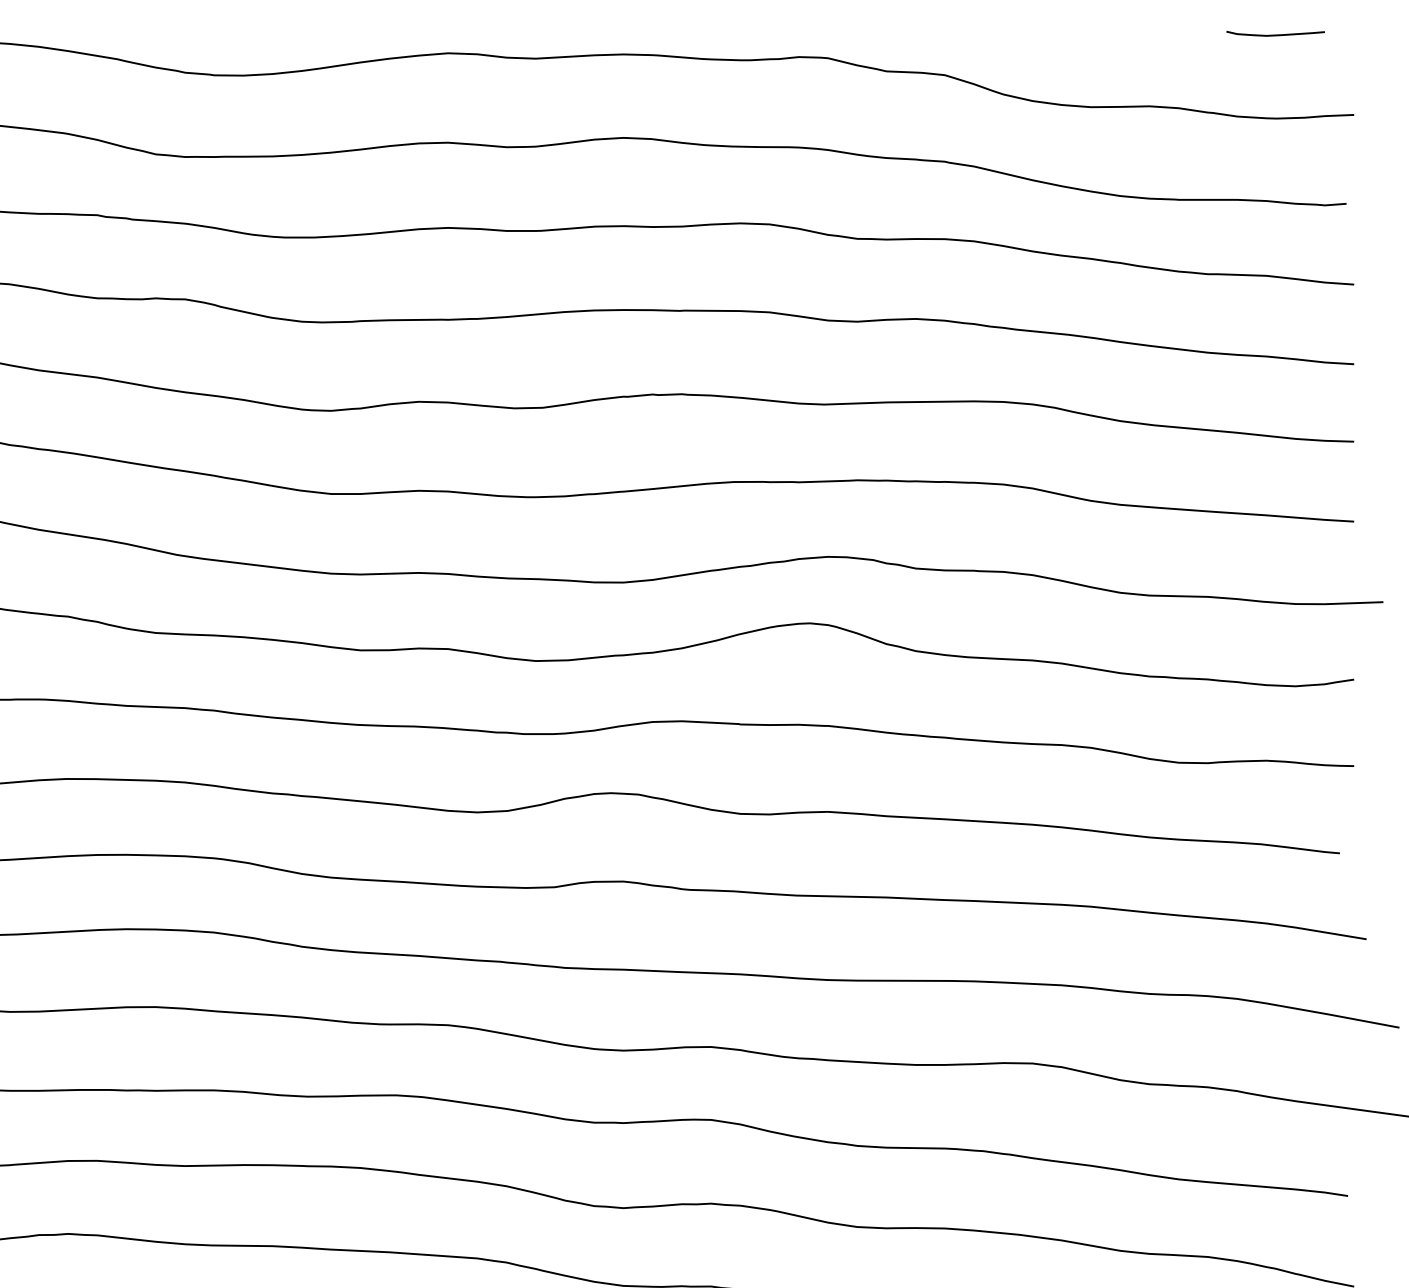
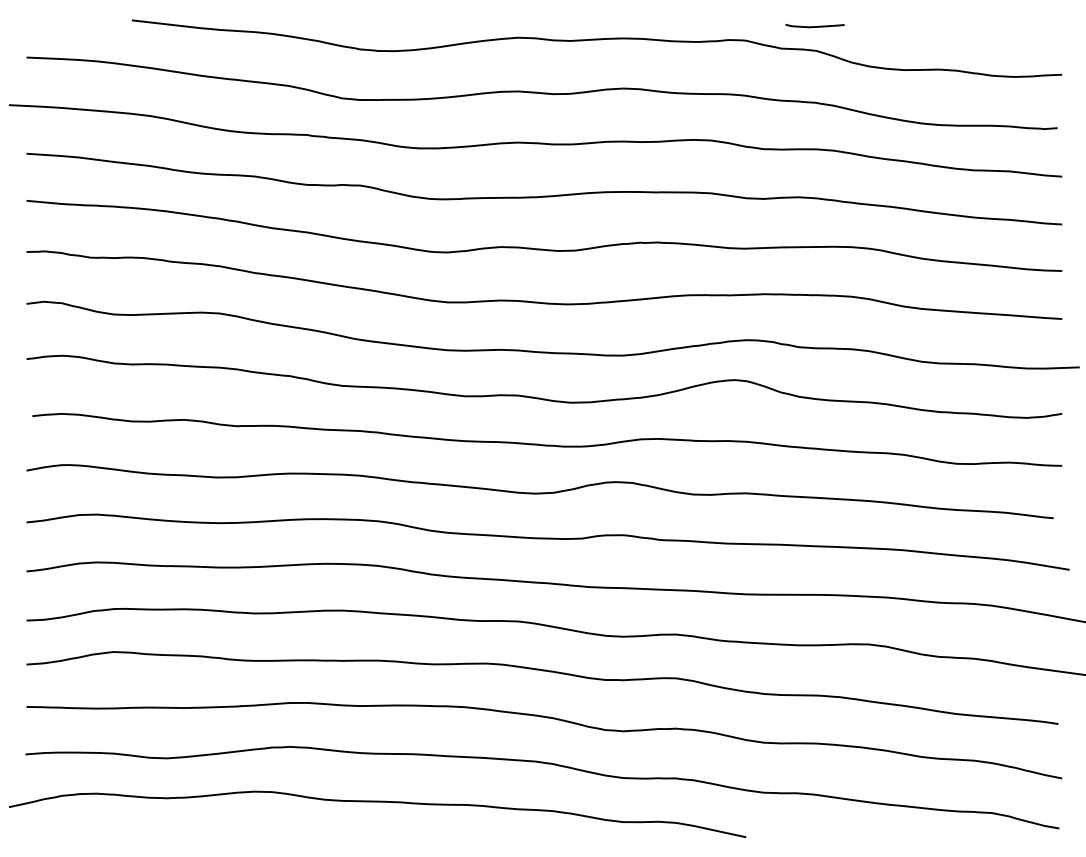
curve: (1274, 34) -> (814, 26), moved

